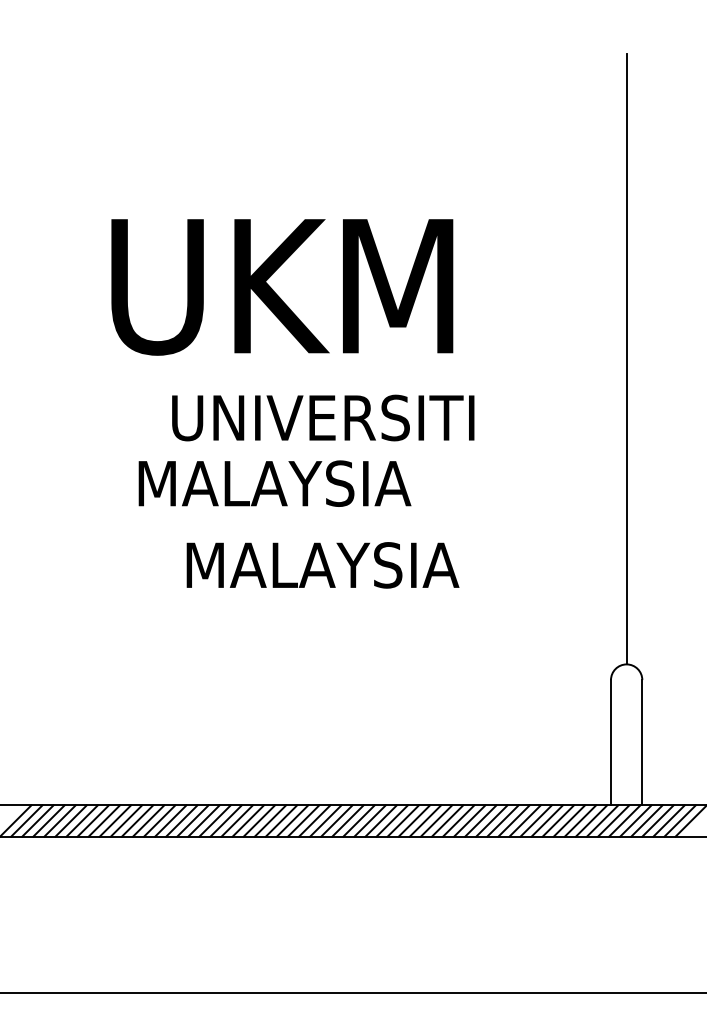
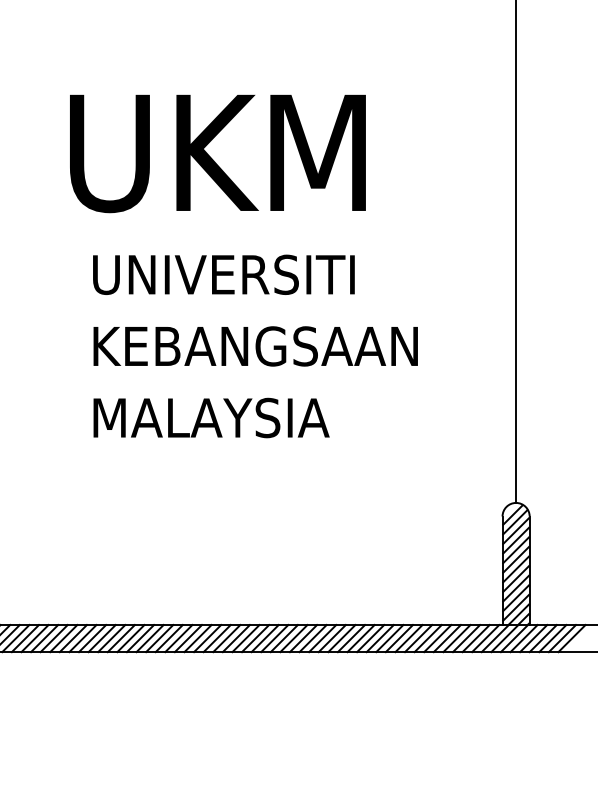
text: (282, 287) -> (218, 154), moved
text: (323, 417) -> (224, 274), moved
text: (328, 483) -> (257, 346), MALAYSIA -> KEBANGSAAN
text: (322, 565) -> (211, 418), moved
hatch: (626, 735) -> (515, 564), added

